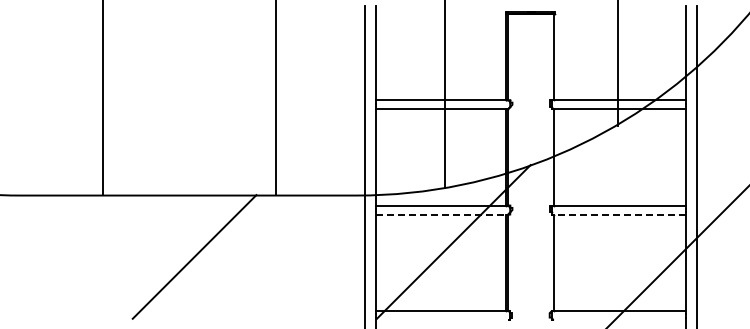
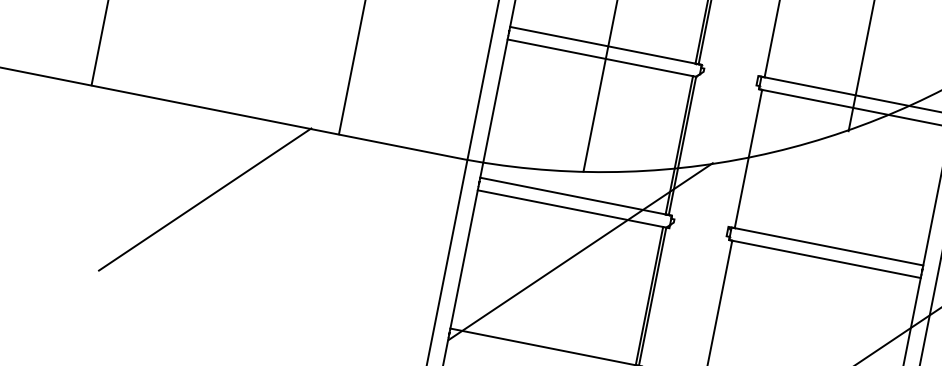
line: (441, 214) -> (570, 208), dashed -> solid
line: (619, 214) -> (825, 259), dashed -> solid

